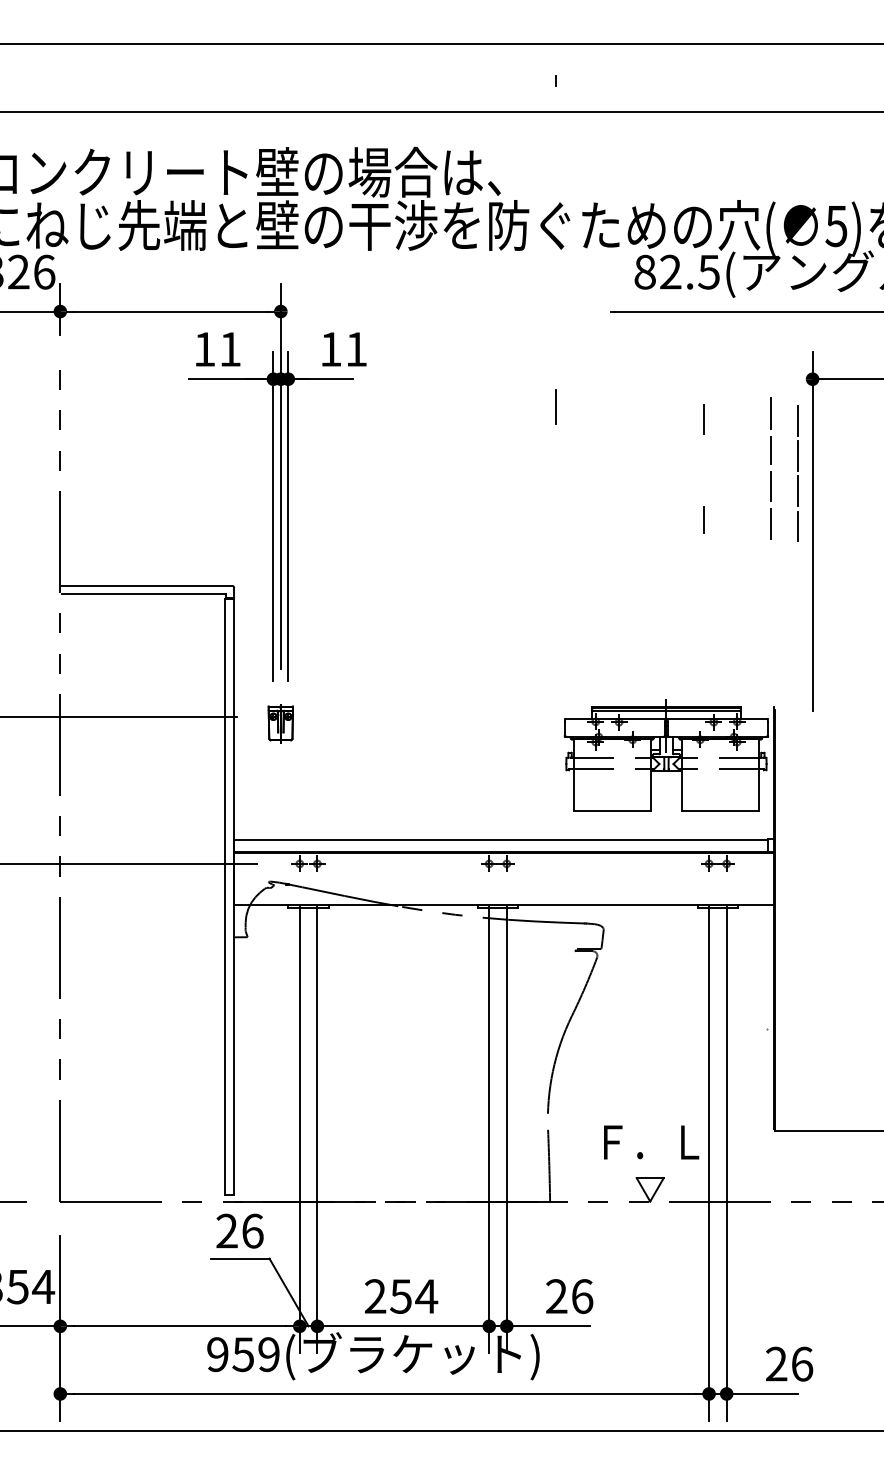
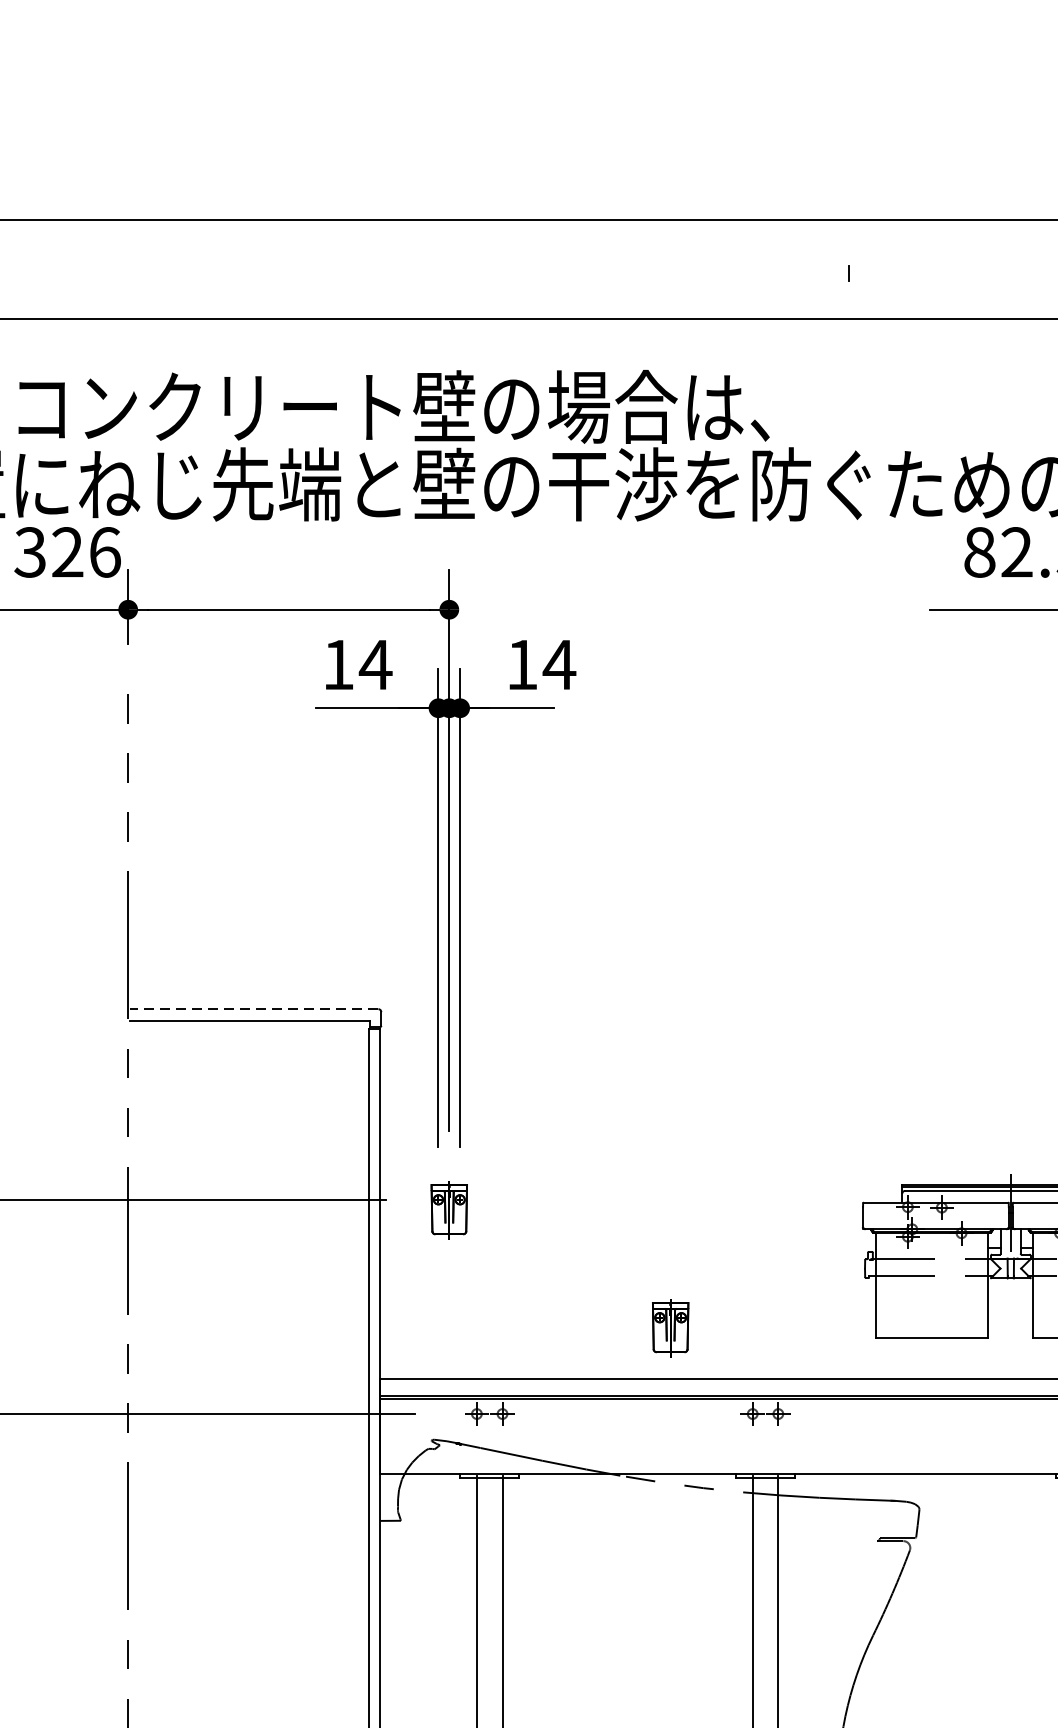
text: (229, 349) -> (374, 664), 11 -> 14
text: (356, 349) -> (559, 664), 11 -> 14
line: (555, 406) -> (849, 747), removed
line: (146, 585) -> (253, 1008), solid -> dashed
part: (432, 804) -> (670, 1327), added

